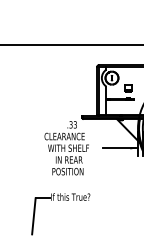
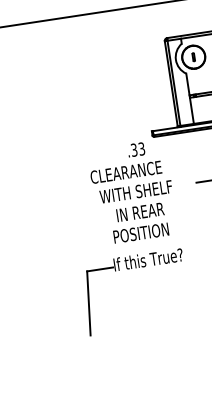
part: (60, 200) -> (131, 268), moved

